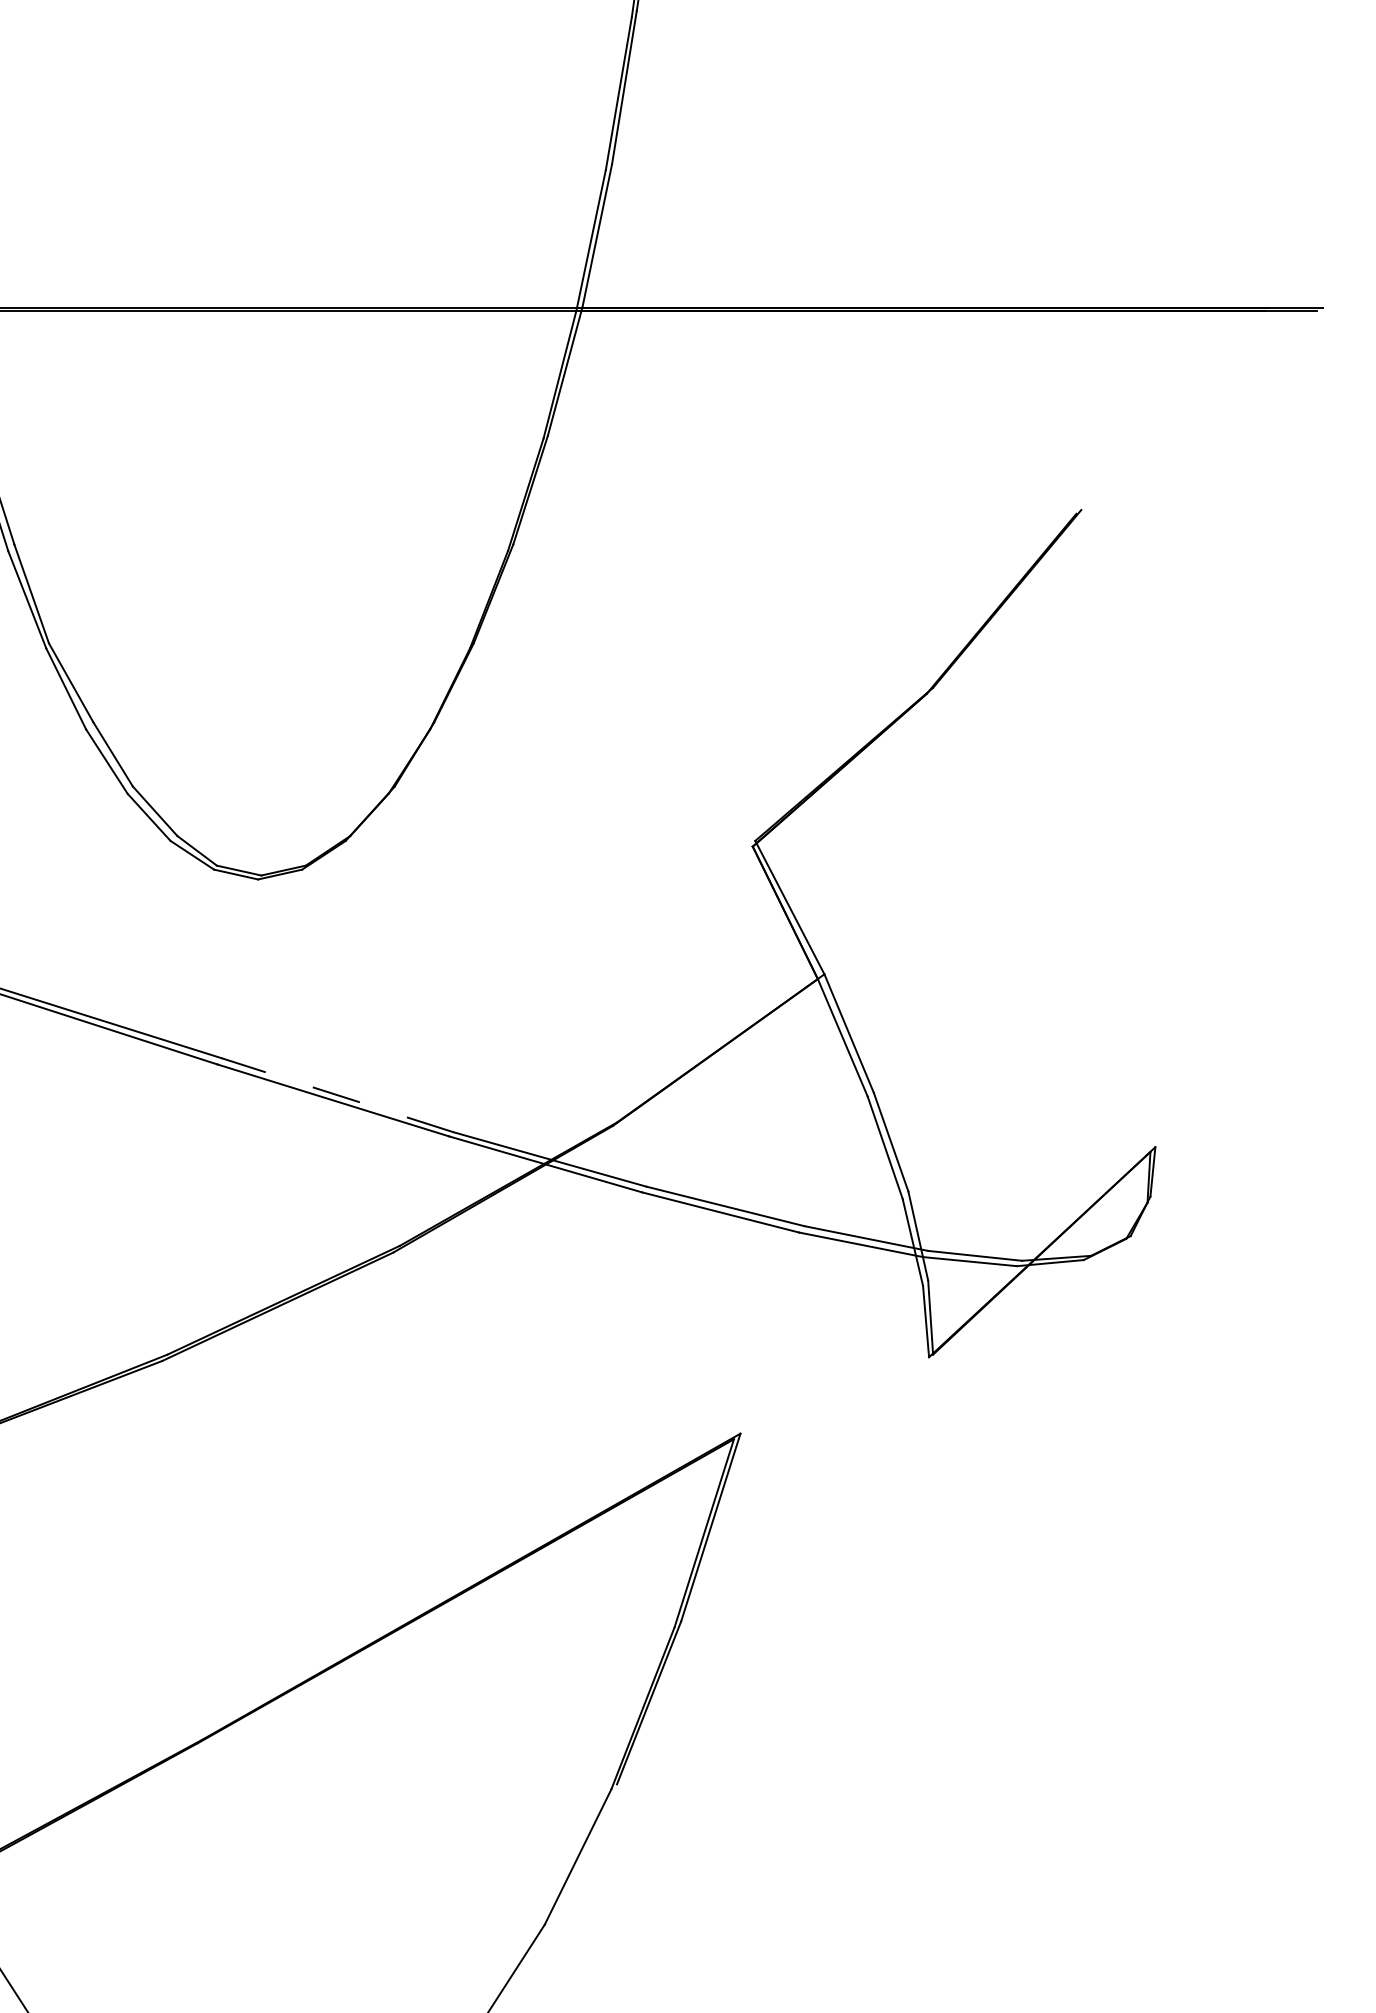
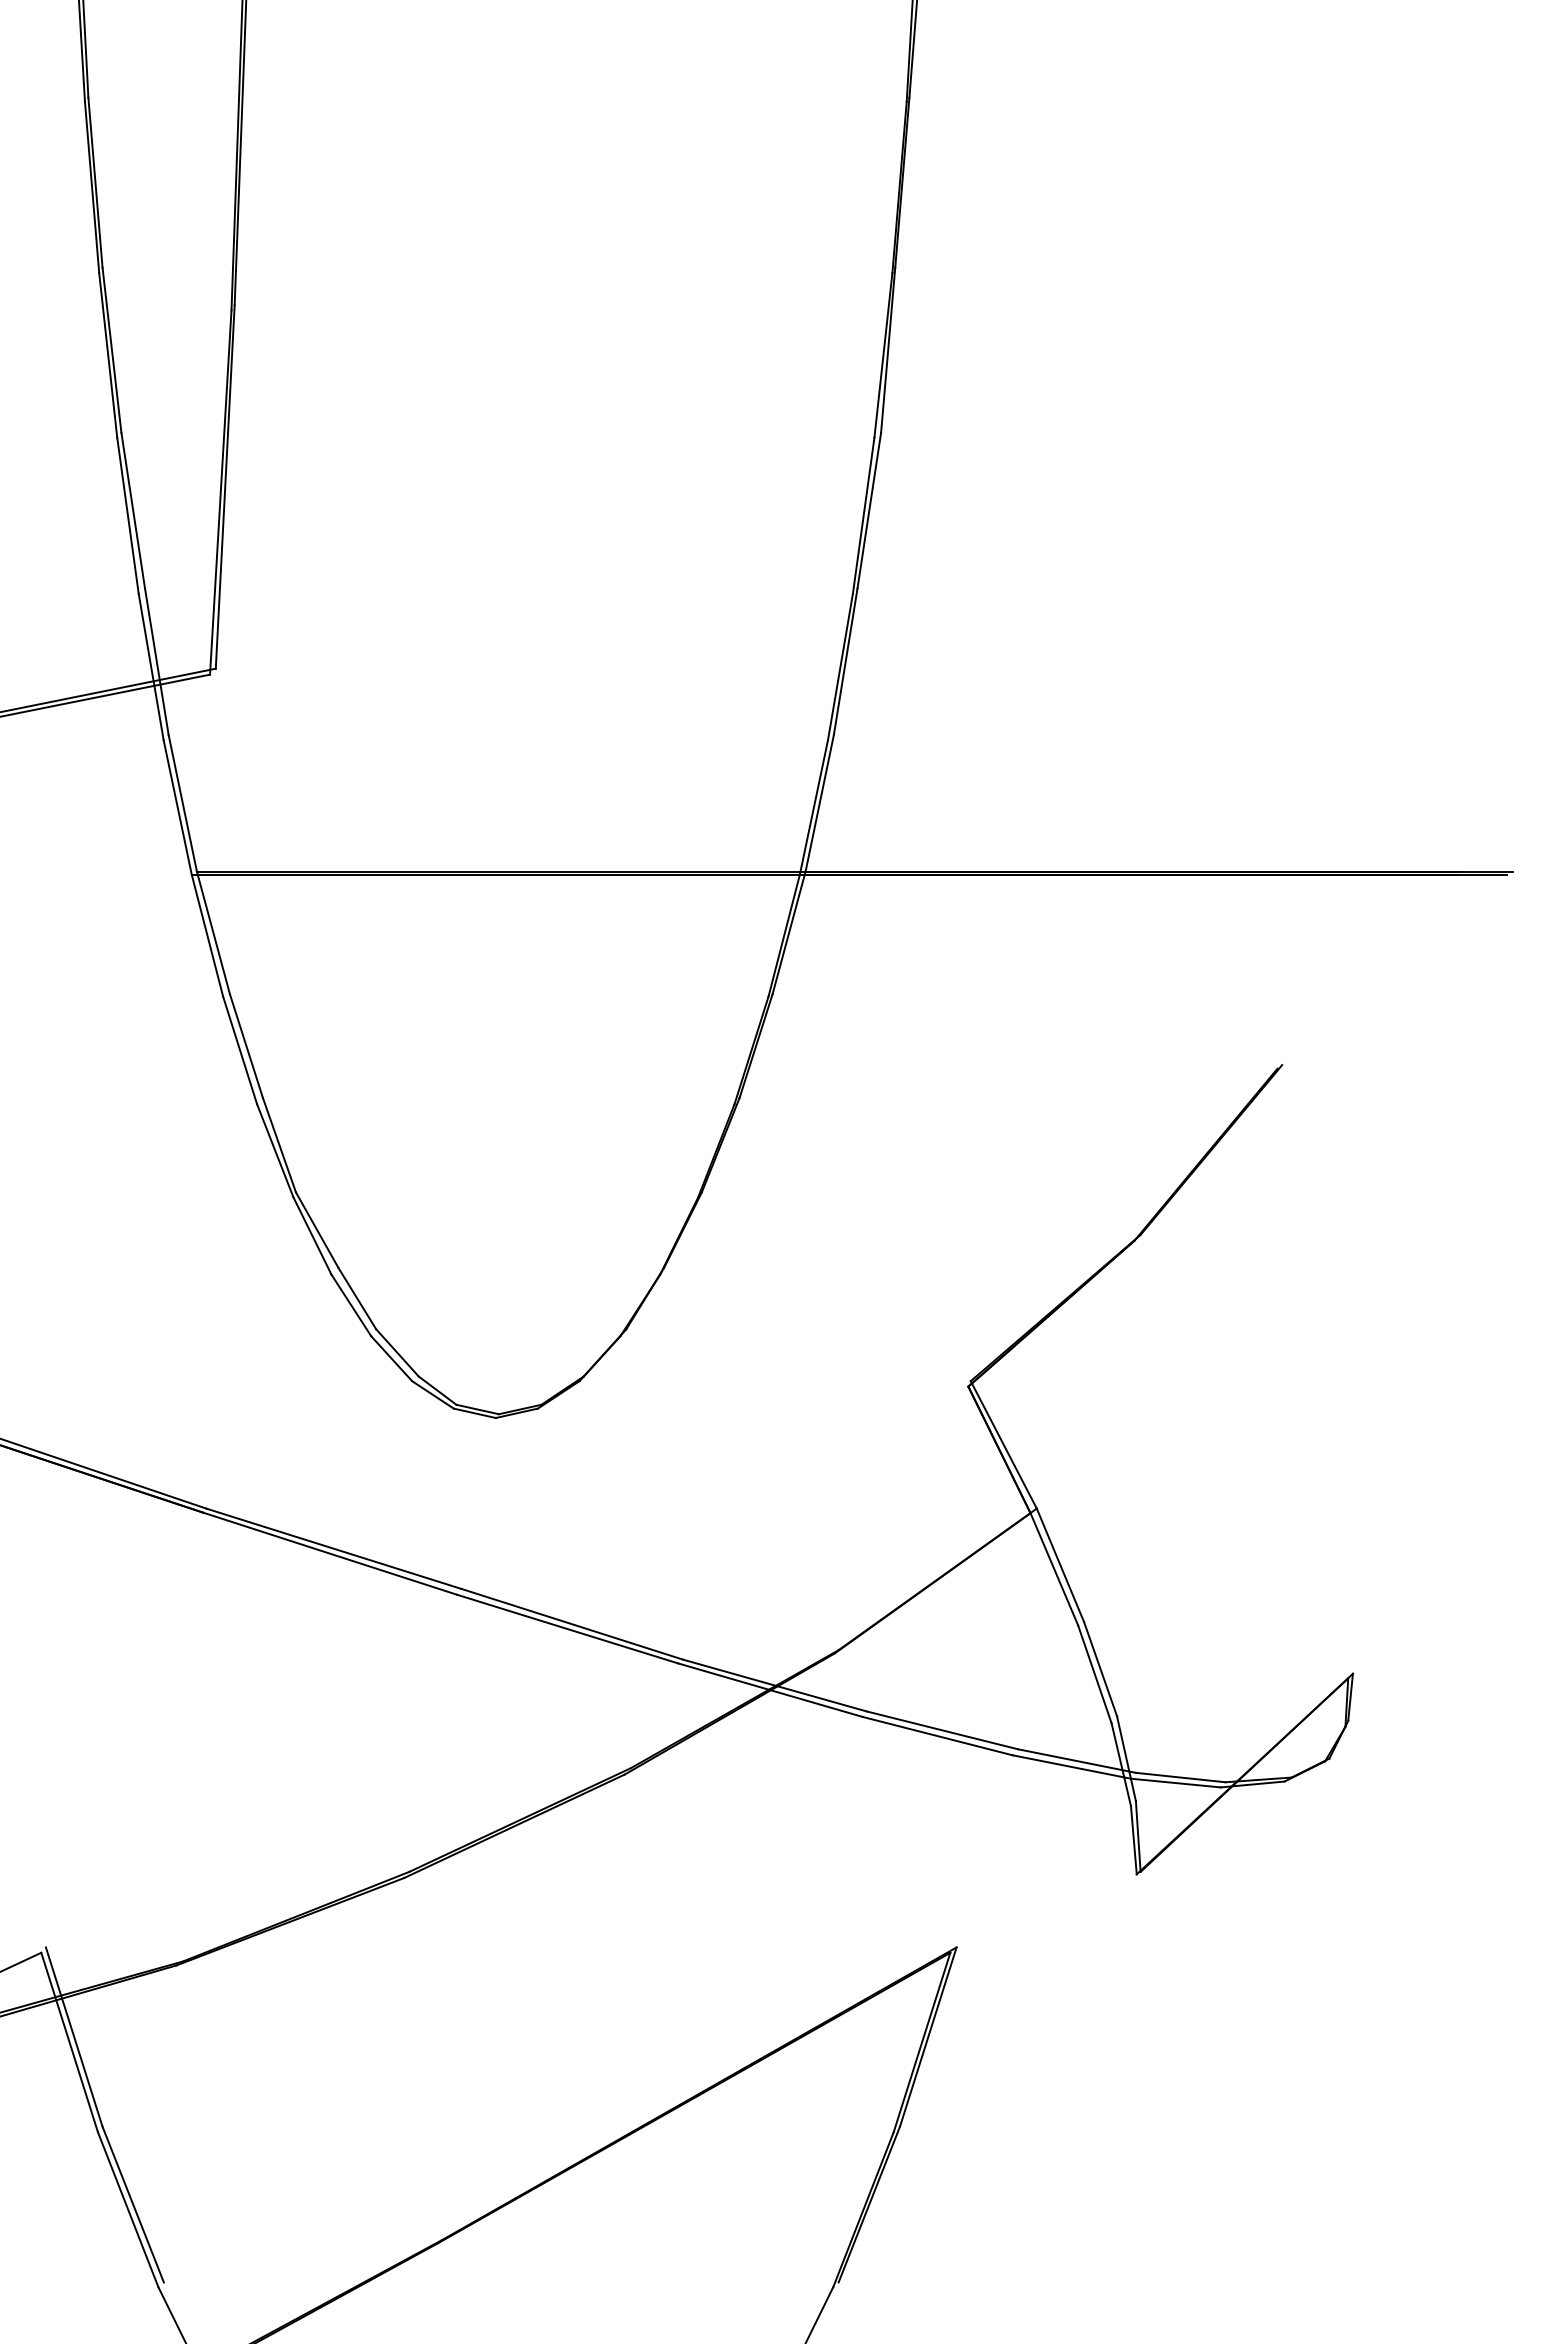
line: (337, 1095) -> (571, 1624), dashed -> solid

